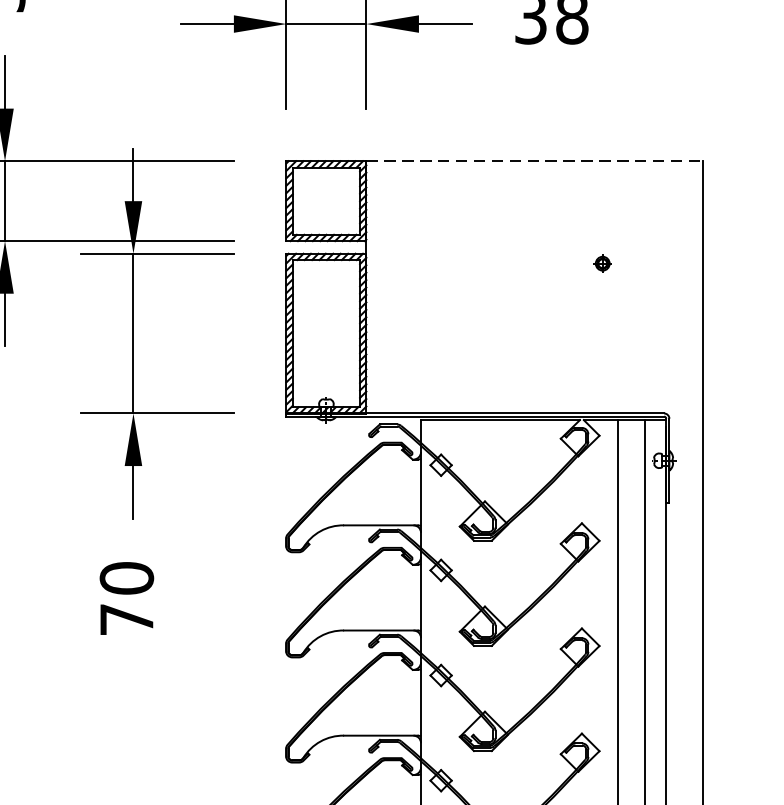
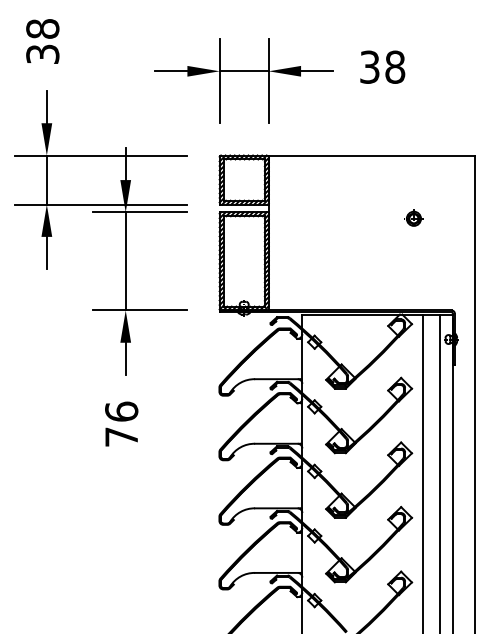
line: (535, 161) -> (372, 155), dashed -> solid
part: (602, 262) -> (413, 217), size x1.67
text: (126, 577) -> (121, 411), 70 -> 76

